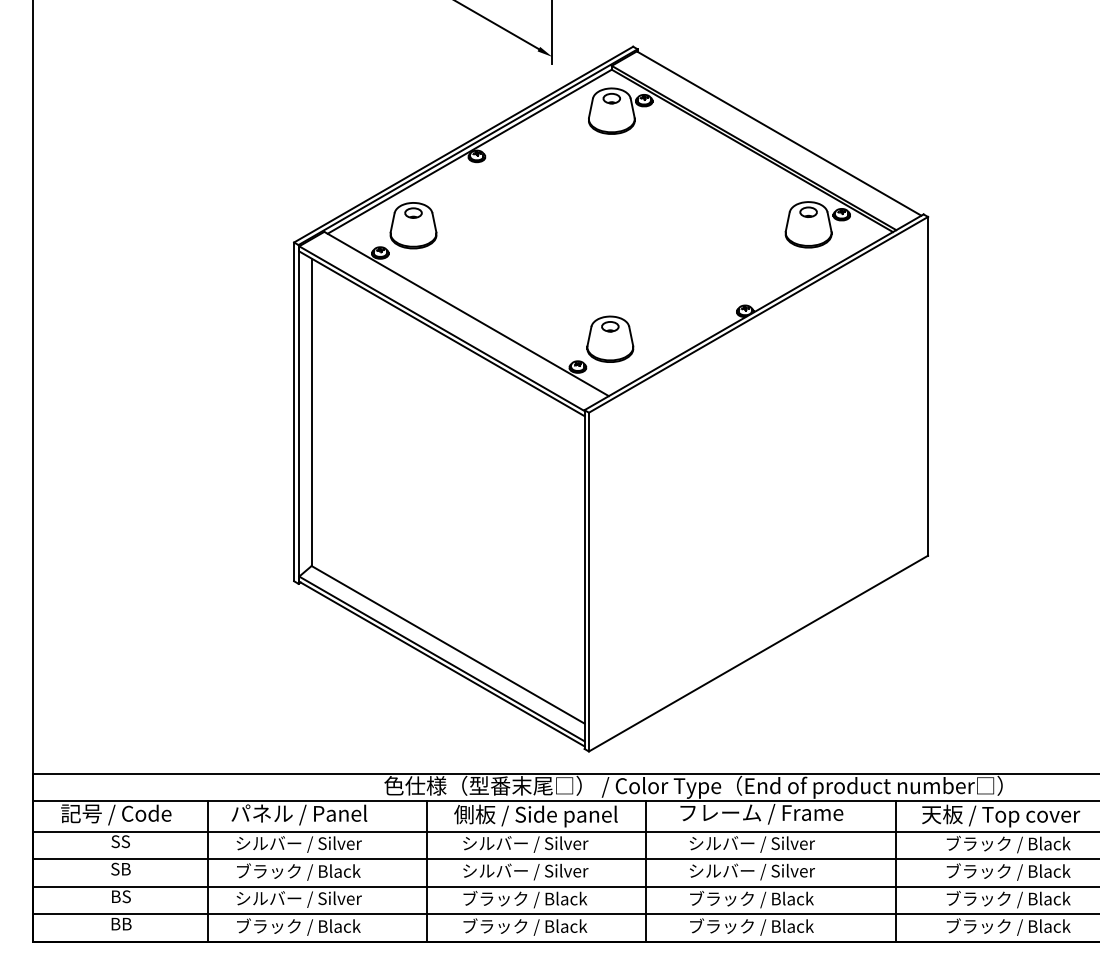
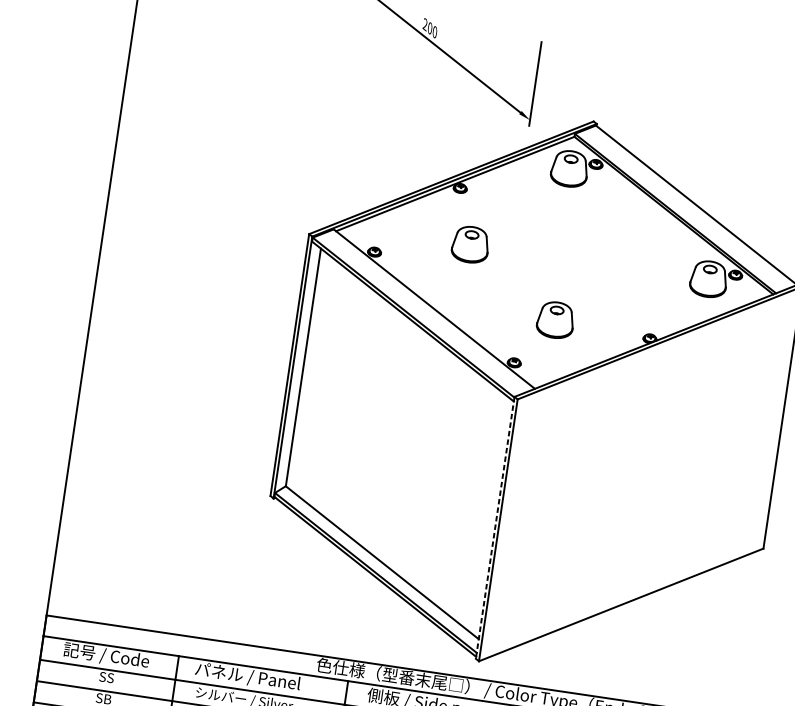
part: (413, 225) -> (470, 244), moved
part: (610, 338) -> (555, 319), moved
line: (584, 580) -> (495, 528), solid -> dashed

